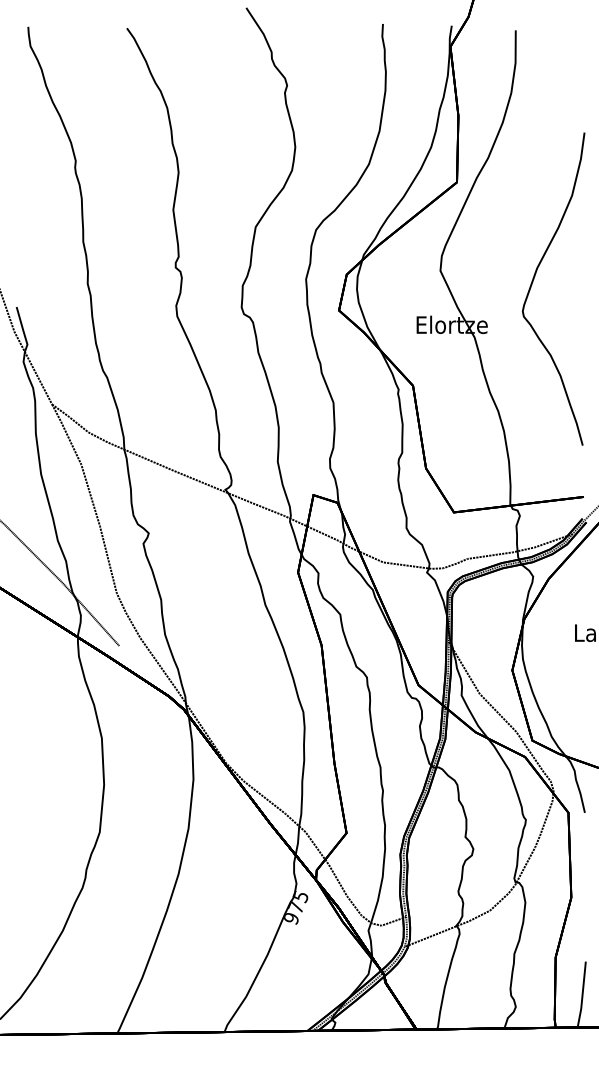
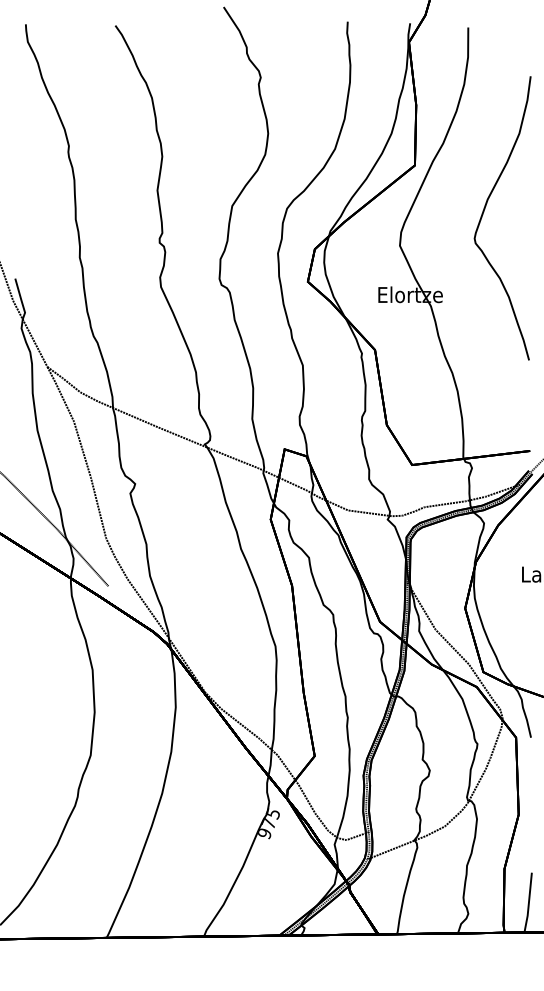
part: (533, 282) -> (484, 212), moved

